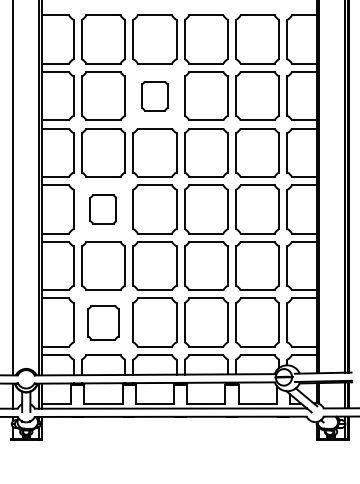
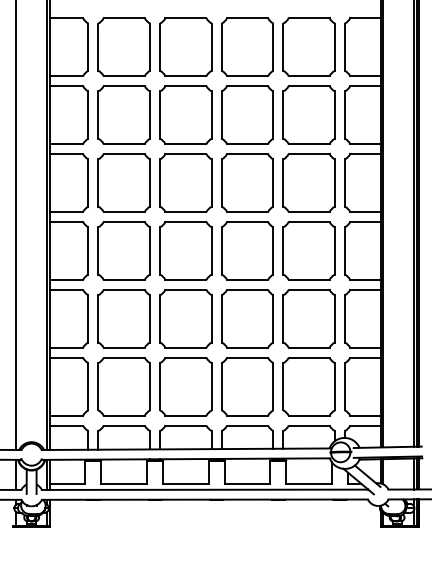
part: (154, 95) -> (185, 114), size x1.67
part: (102, 209) -> (123, 250), size x1.67
part: (102, 322) -> (123, 386), size x1.43

